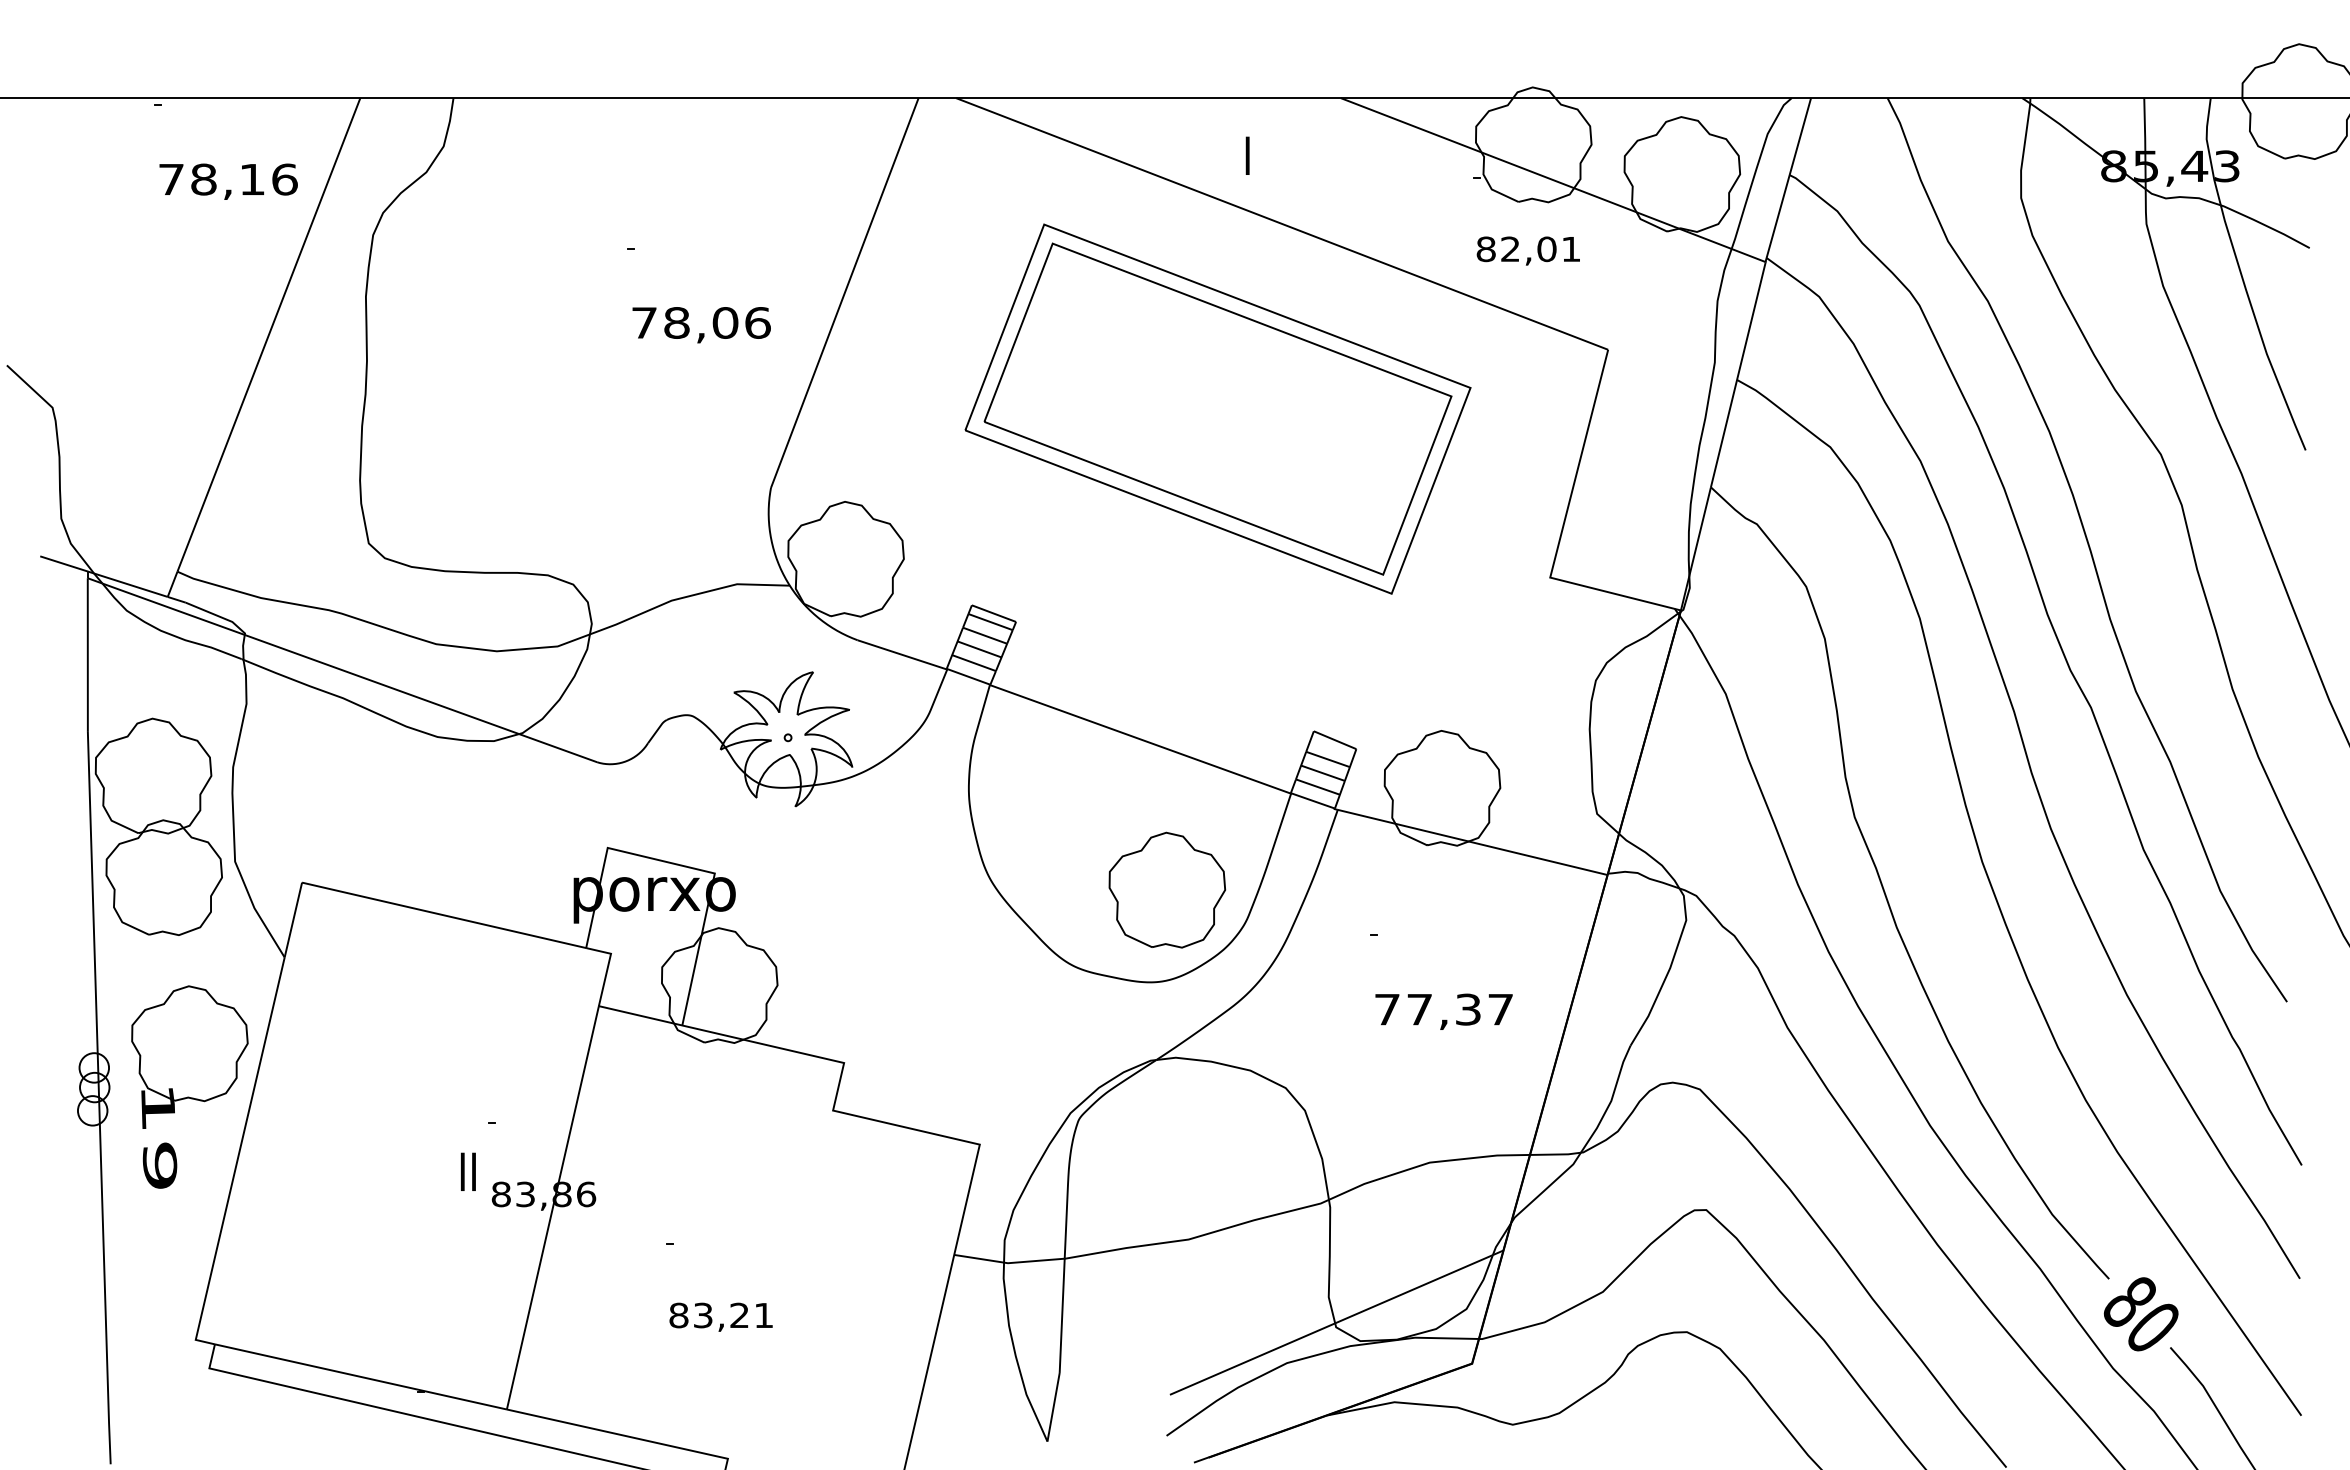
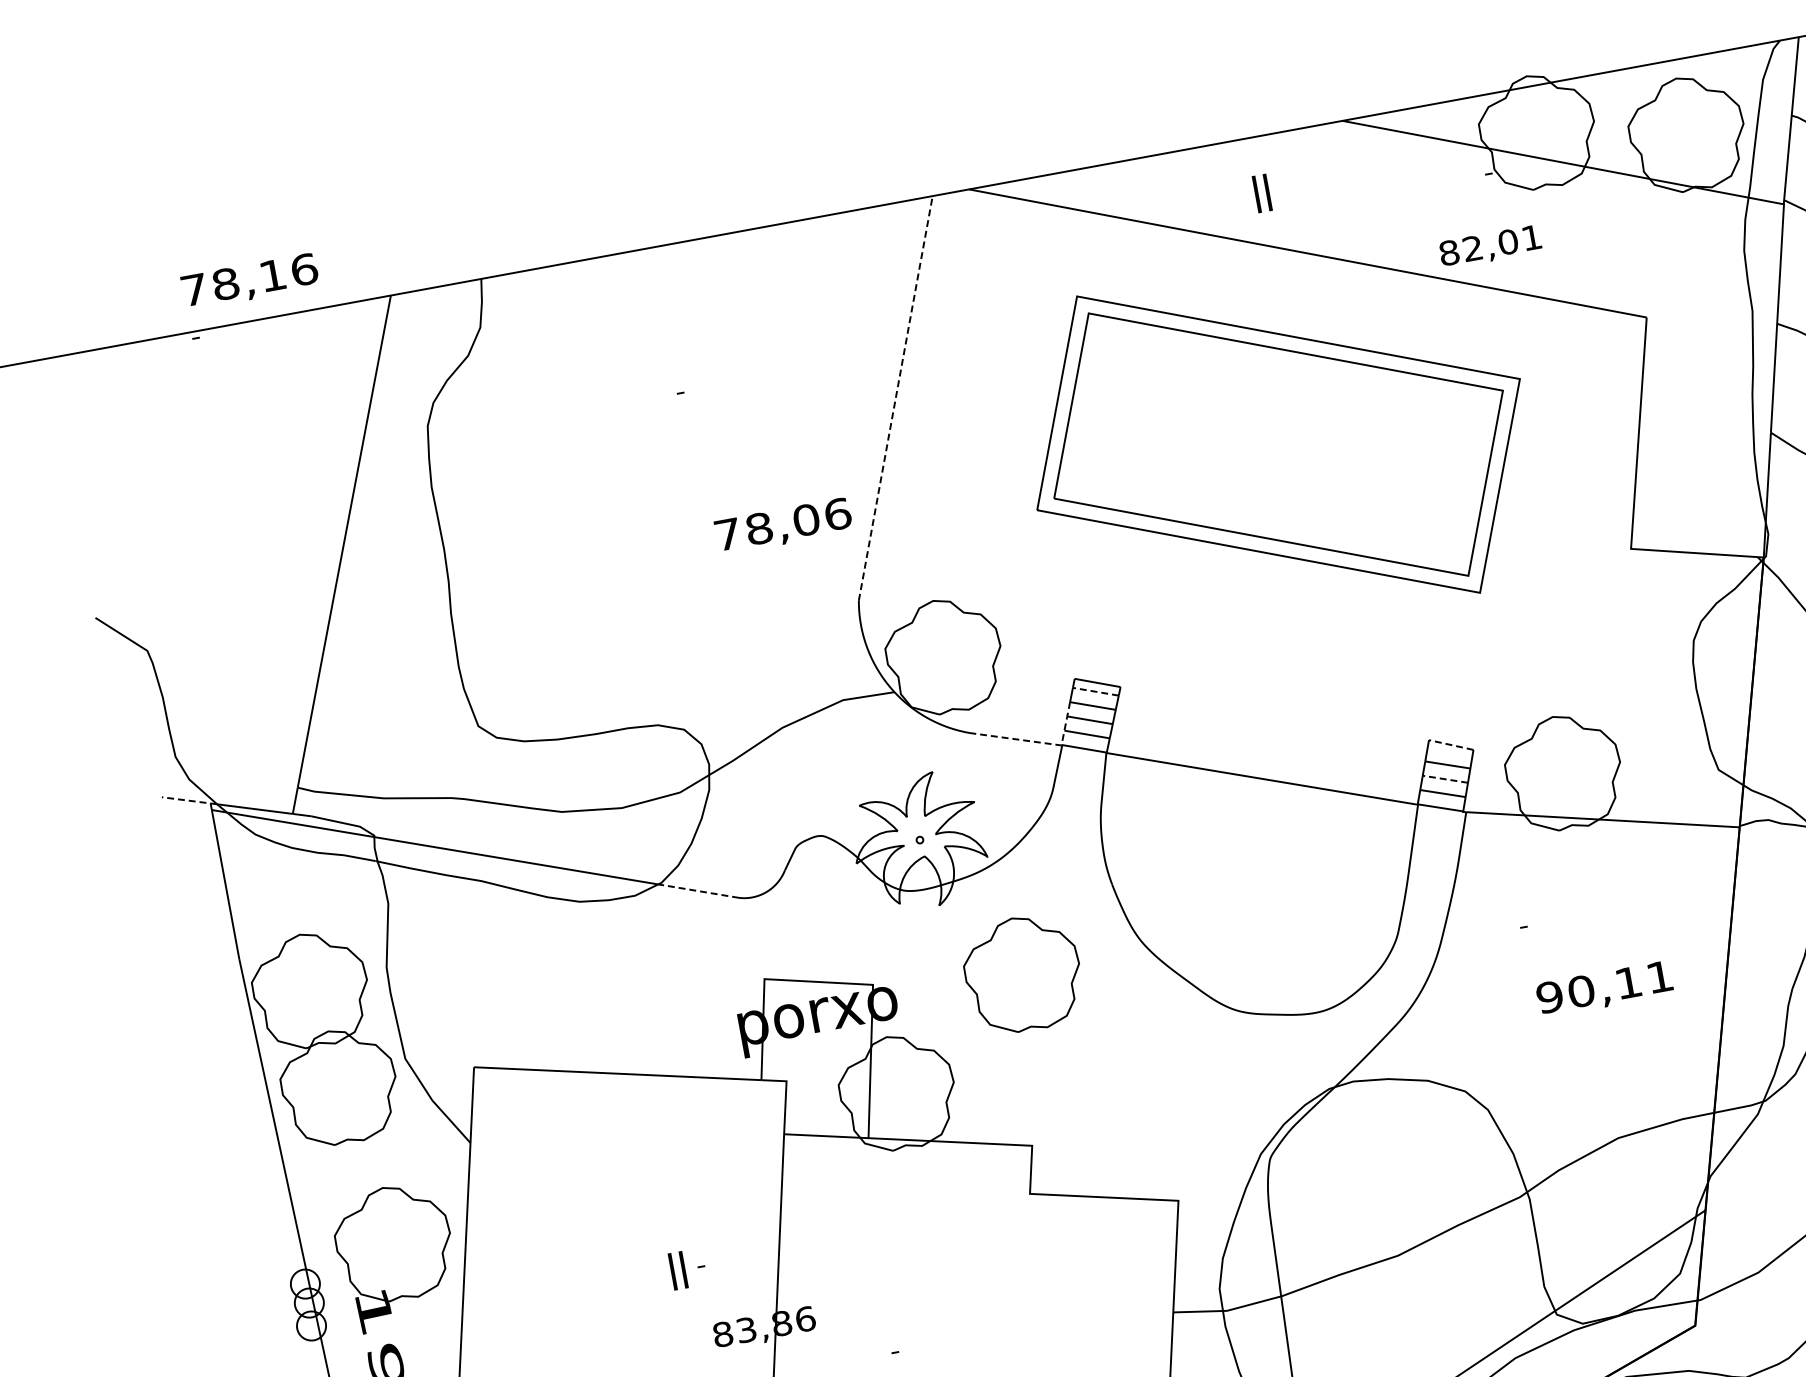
text: (1247, 155) -> (1262, 193), I -> II
text: (228, 181) -> (250, 281), moved
text: (1527, 250) -> (1489, 246), moved
line: (844, 292) -> (895, 397), solid -> dashed
text: (701, 325) -> (783, 526), moved
line: (66, 564) -> (188, 800), solid -> dashed
line: (990, 622) -> (1095, 692), solid -> dashed
line: (923, 661) -> (1037, 741), solid -> dashed
line: (1334, 740) -> (1450, 745), solid -> dashed
line: (557, 747) -> (697, 890), solid -> dashed
line: (1322, 773) -> (1444, 779), solid -> dashed
part: (1167, 889) -> (1023, 973), moved
text: (1443, 1009) -> (1604, 987), 77,37 -> 90,11
text: (468, 1171) -> (678, 1270), moved

